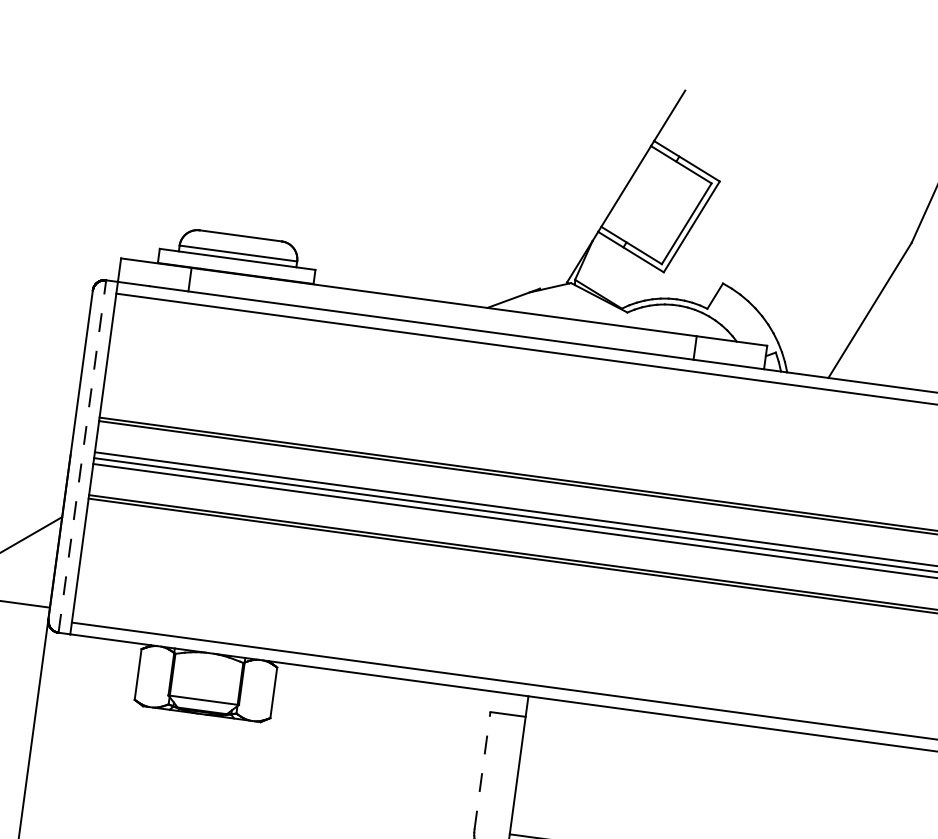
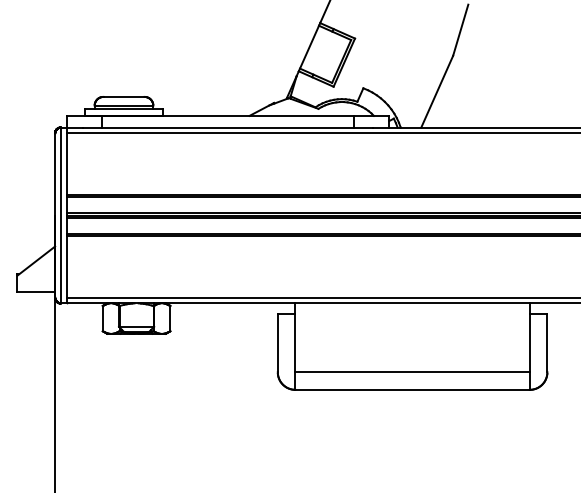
line: (83, 456) -> (61, 215), dashed -> solid
line: (481, 769) -> (277, 342), dashed -> solid

